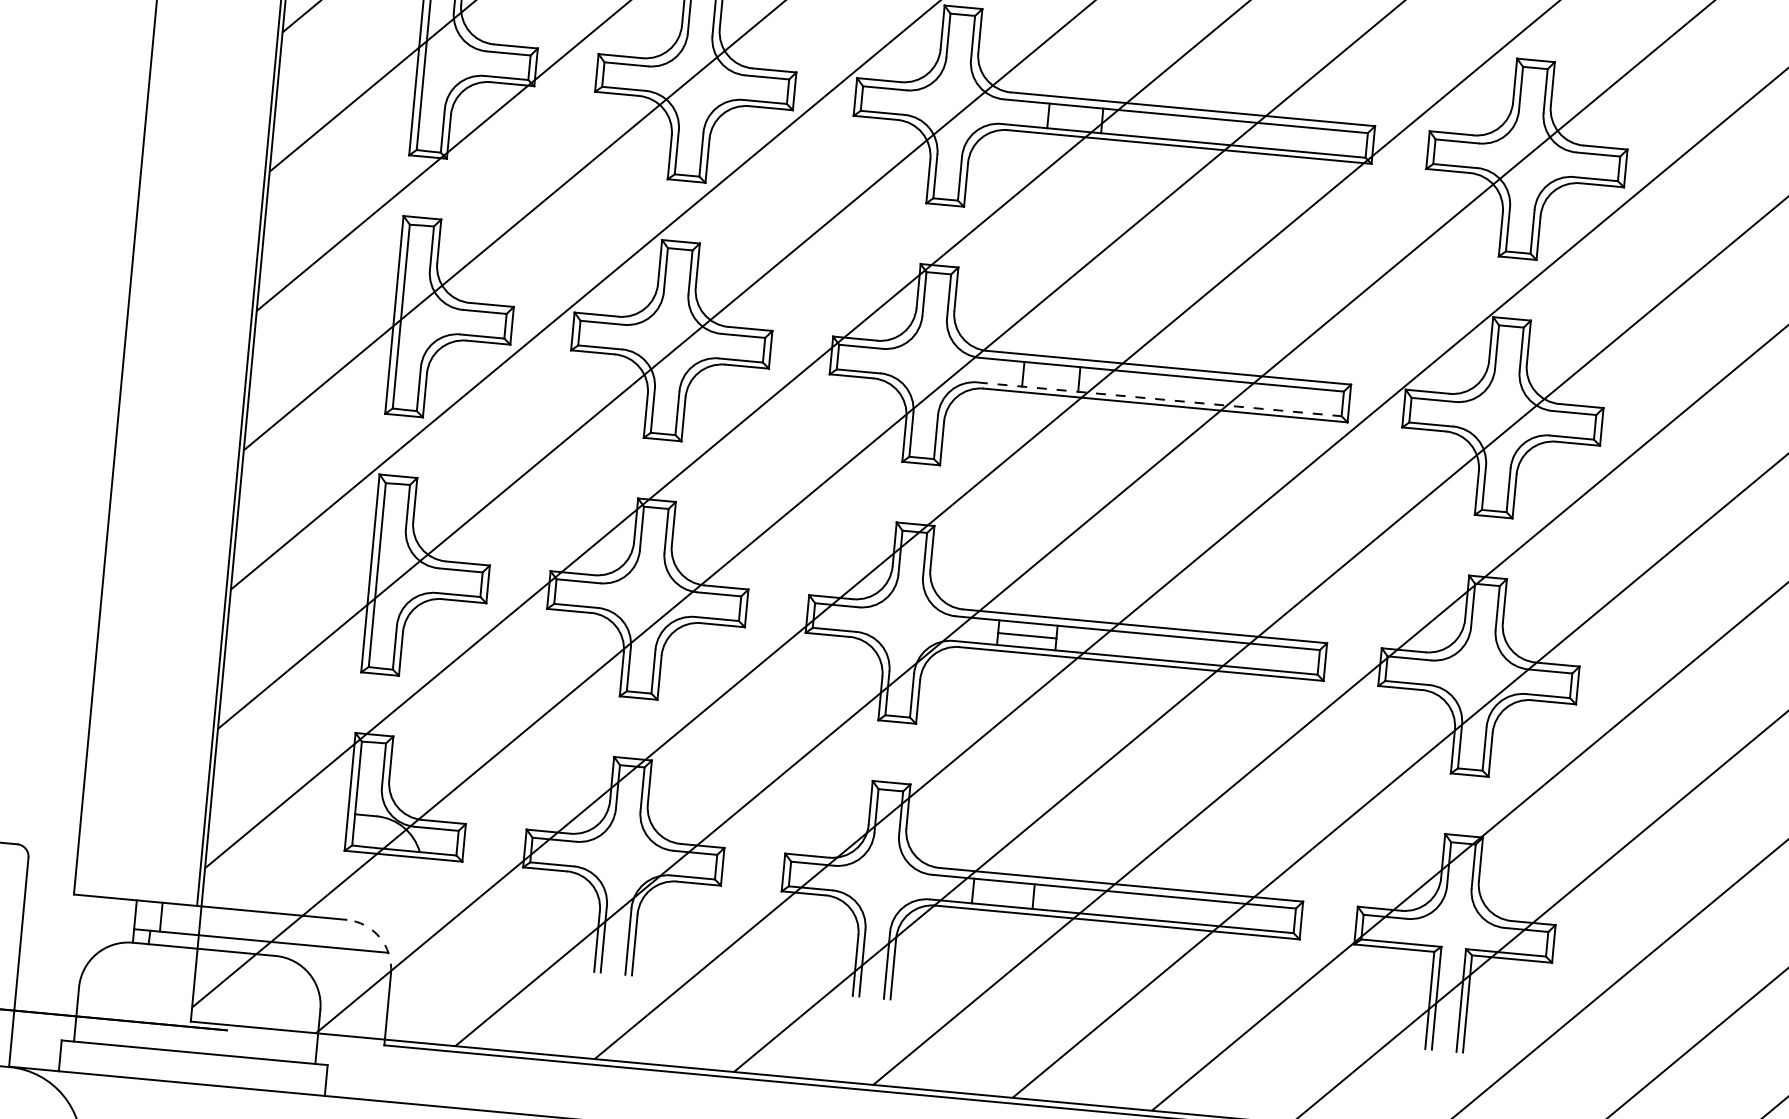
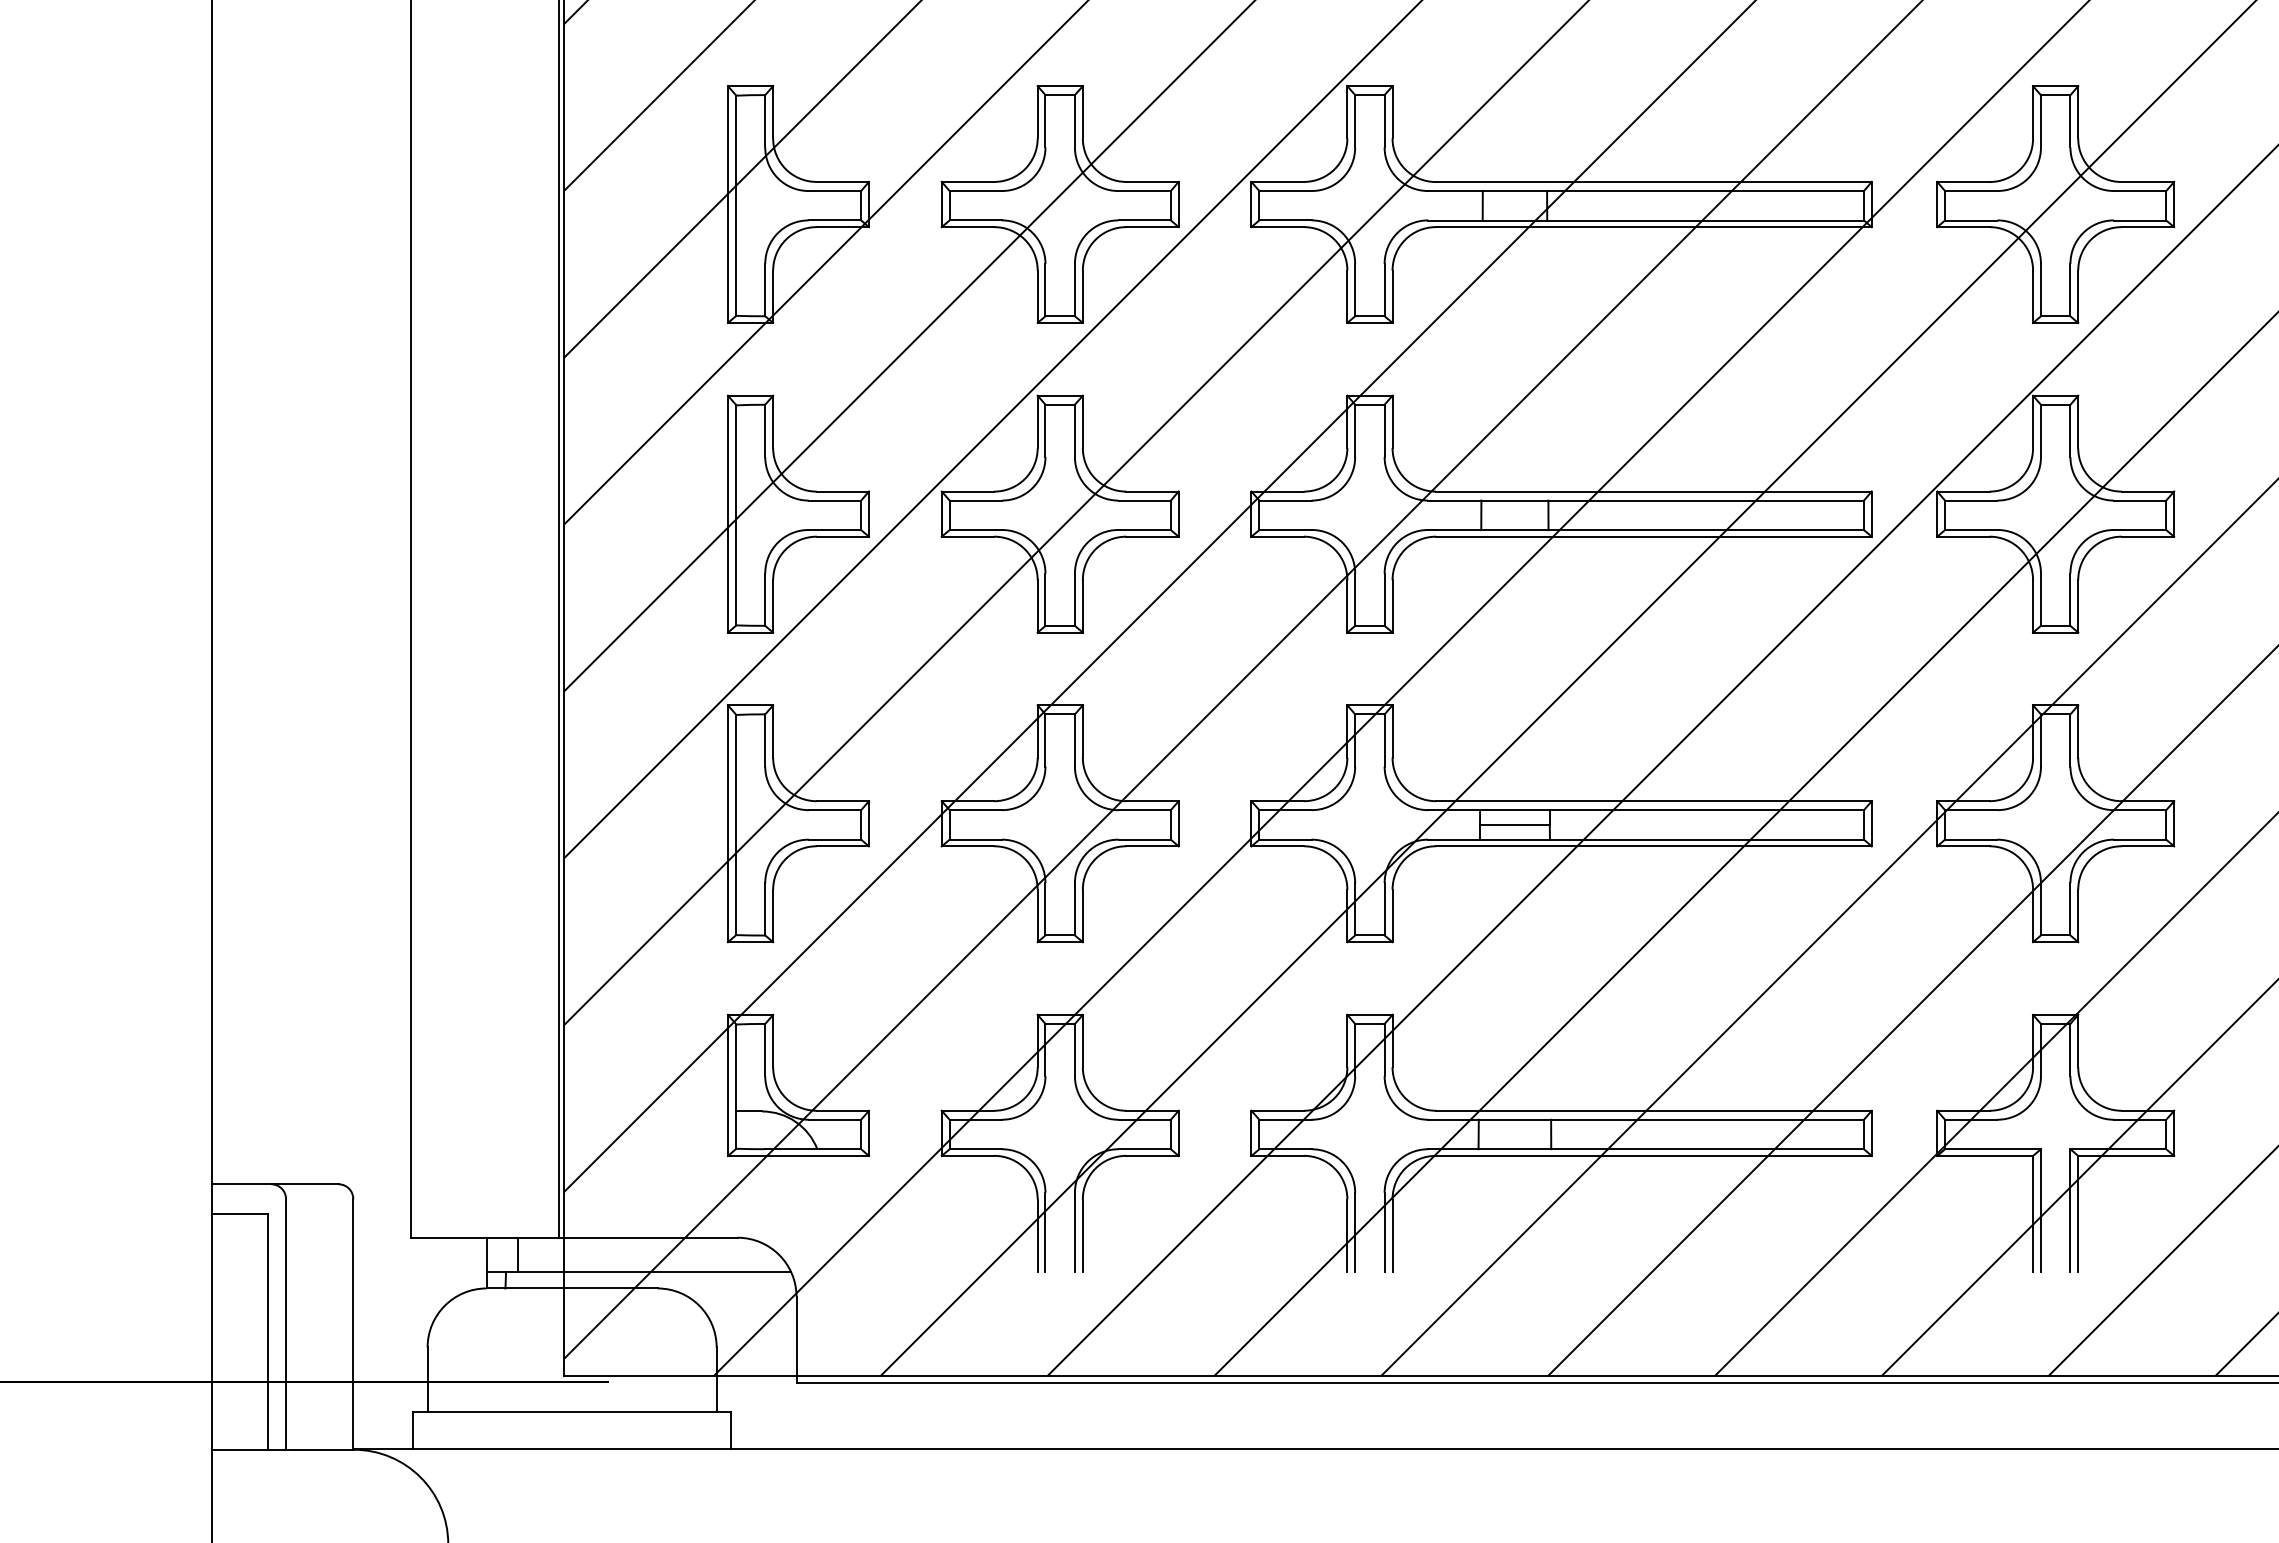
line: (1160, 399) -> (1646, 530), dashed -> solid
arc: (379, 937) -> (779, 1255), dashed -> solid

